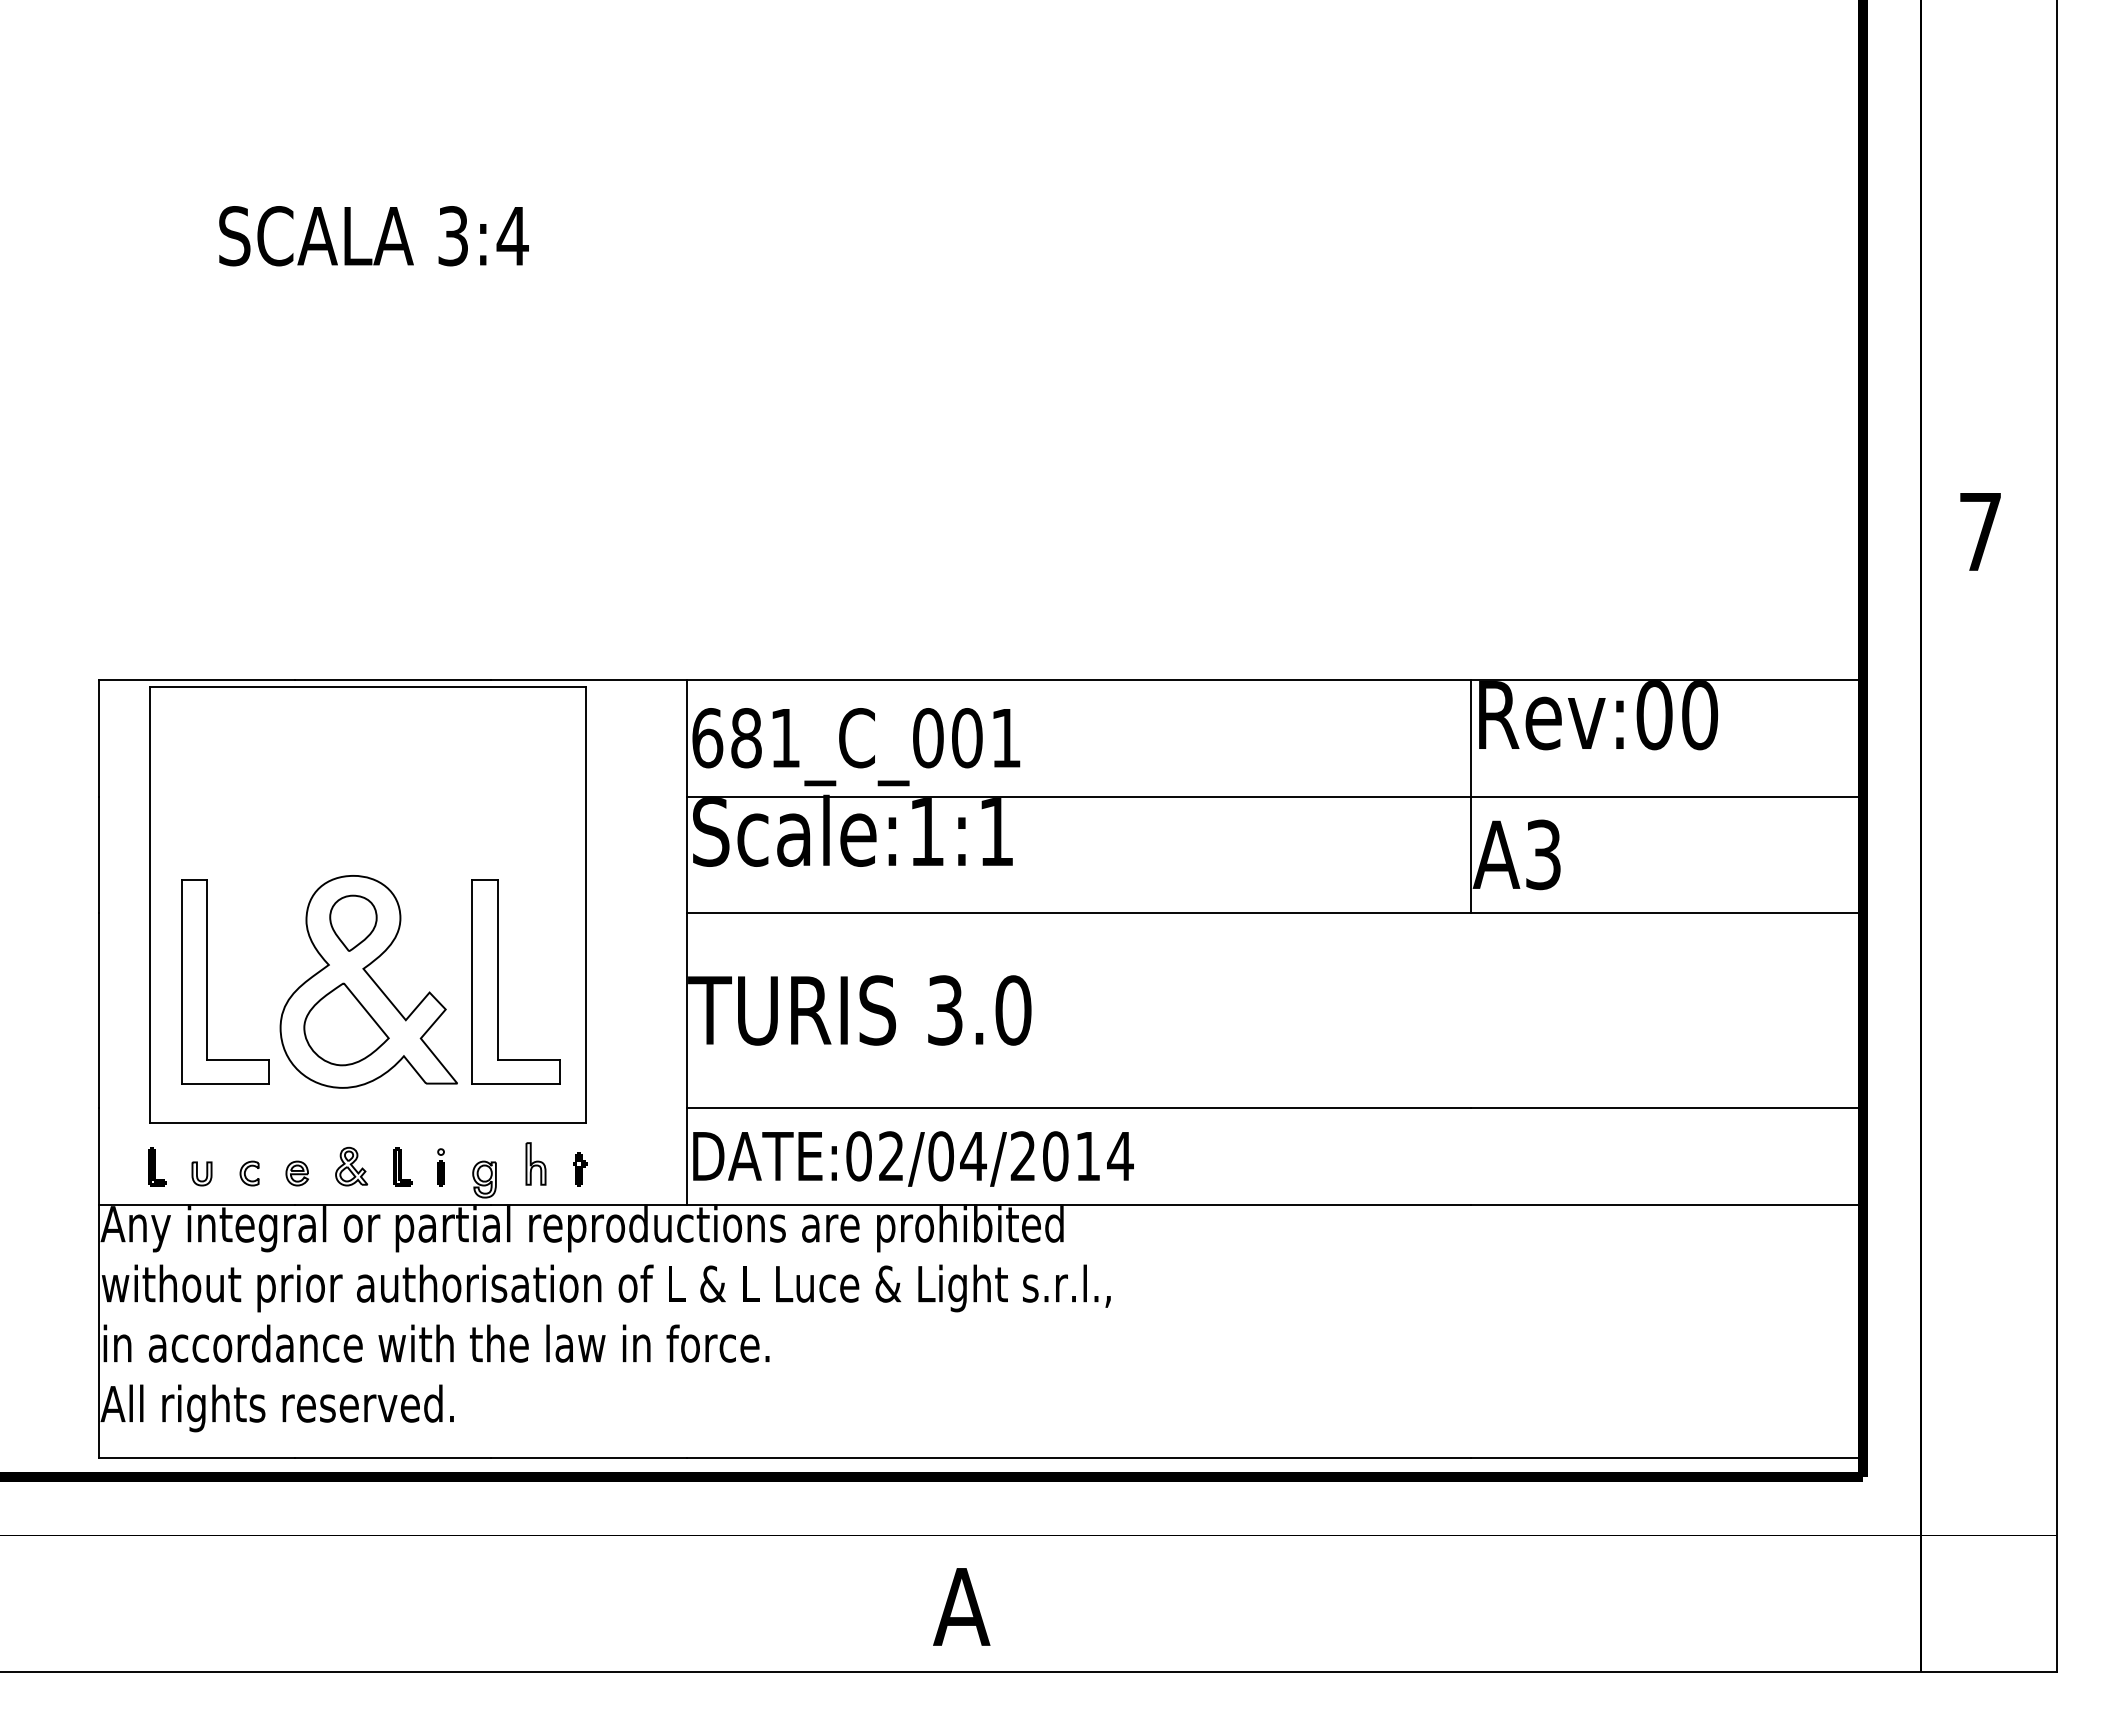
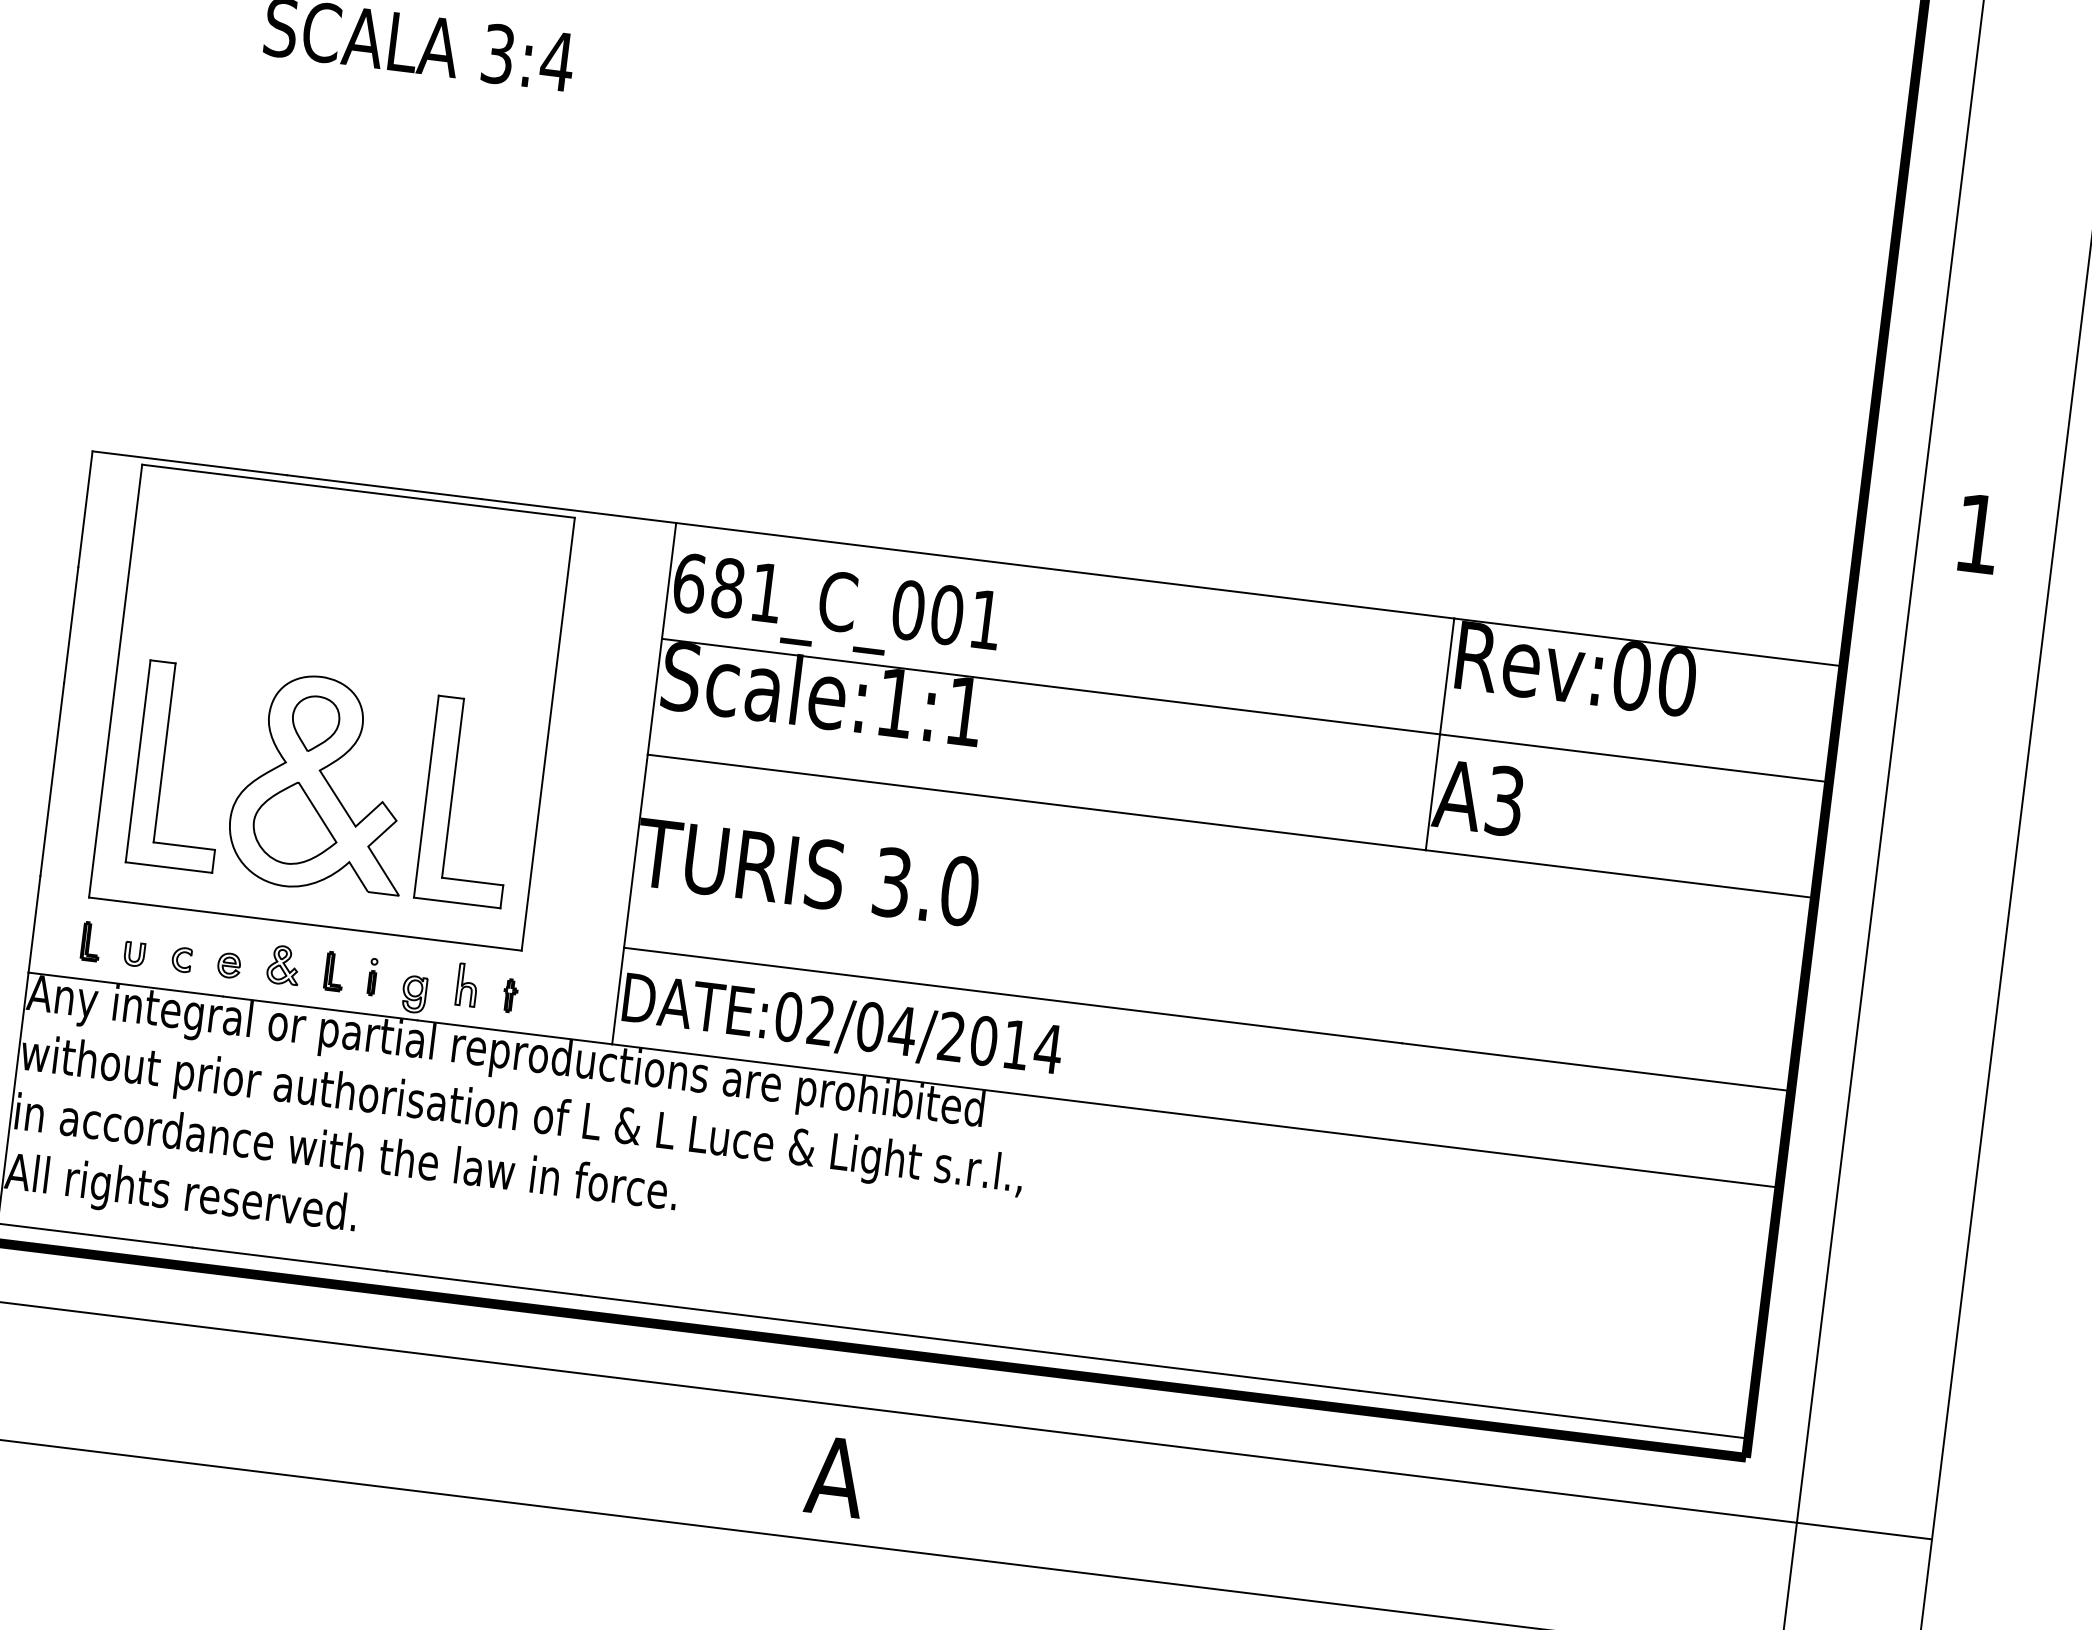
text: (1980, 531) -> (1978, 533), 7 -> 1

